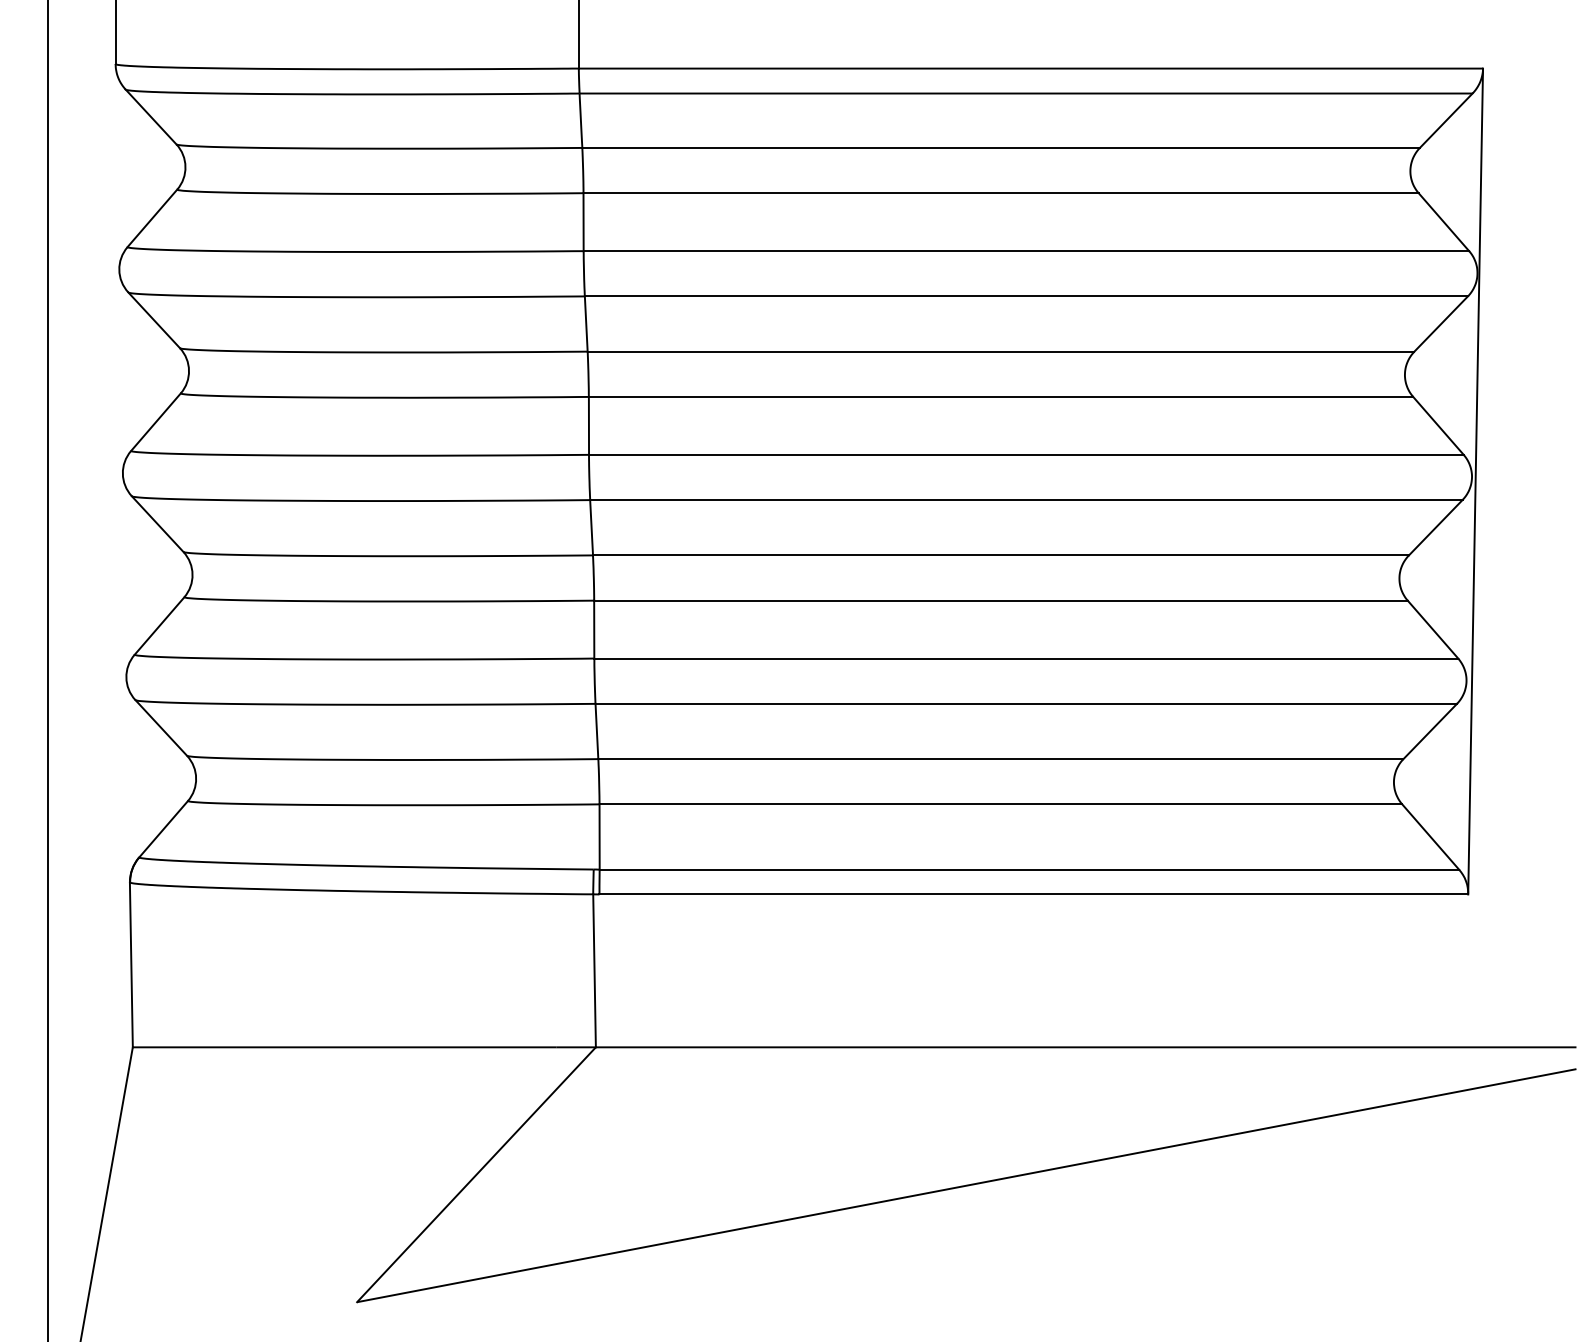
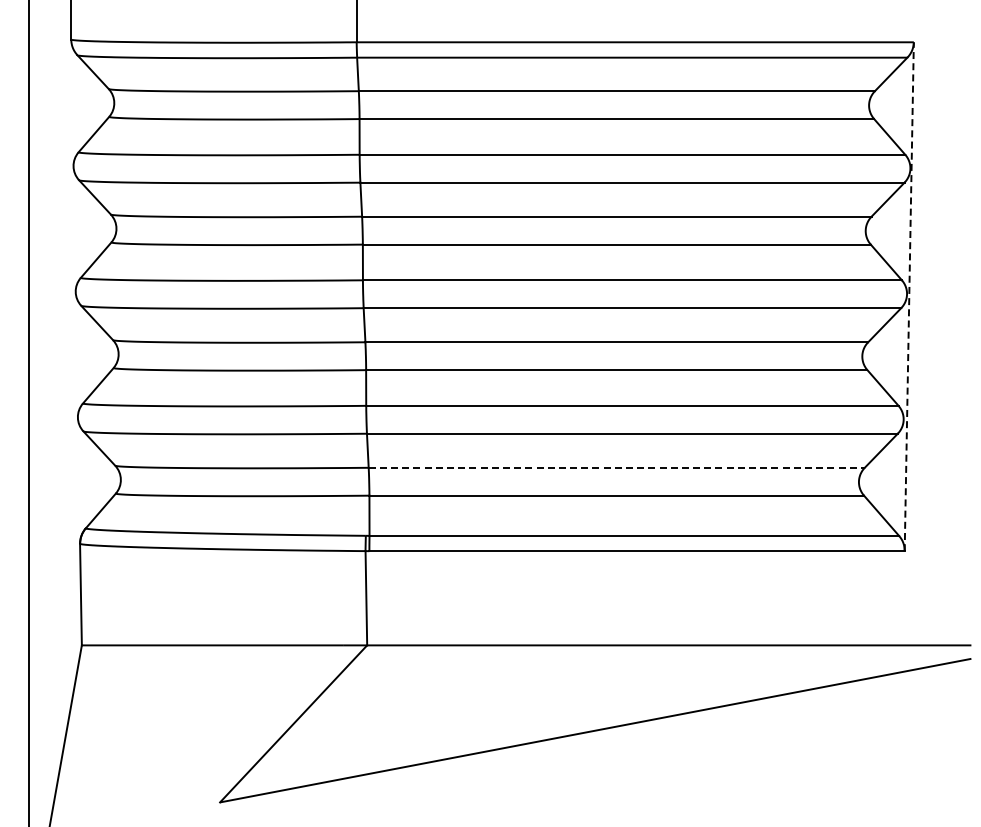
line: (1475, 481) -> (909, 296), solid -> dashed
line: (1002, 758) -> (617, 467), solid -> dashed

